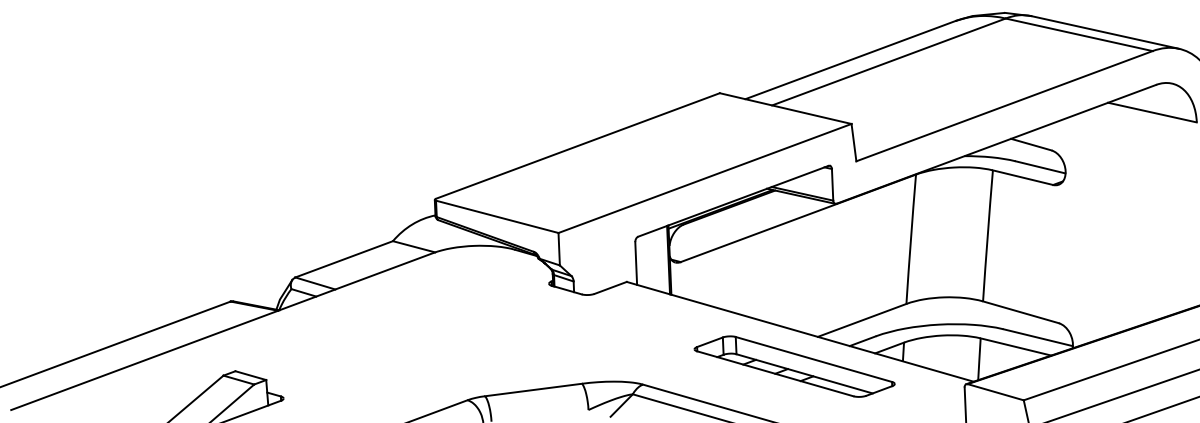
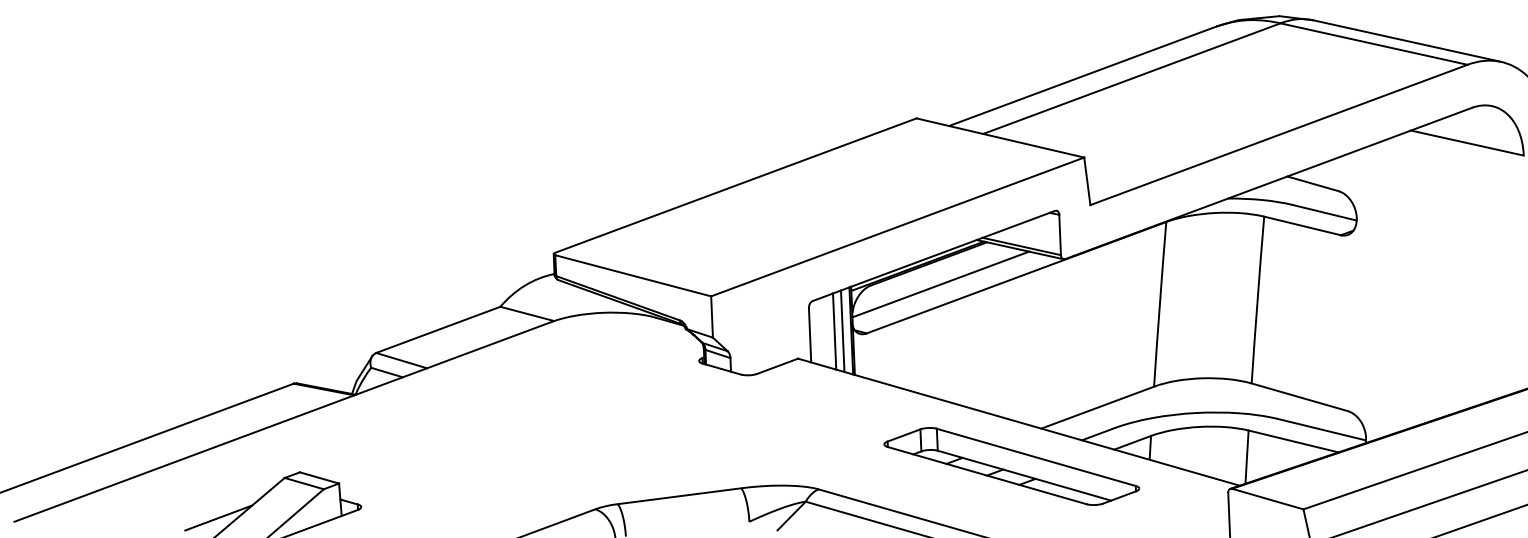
line: (738, 223) -> (940, 284), added
line: (661, 259) -> (842, 330), added
line: (655, 260) -> (834, 331), added
line: (171, 406) -> (218, 517), added

